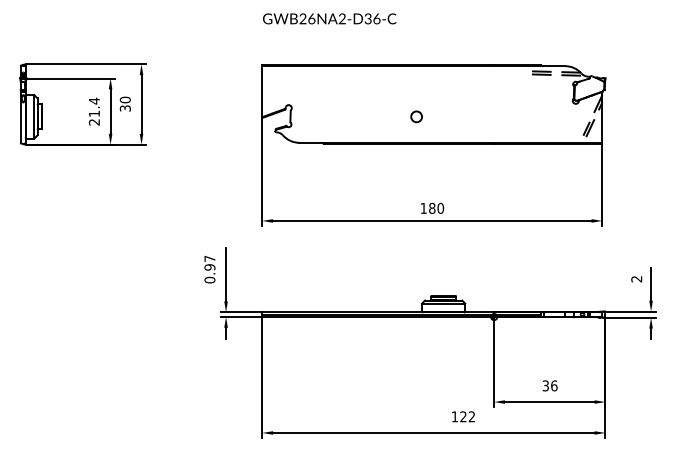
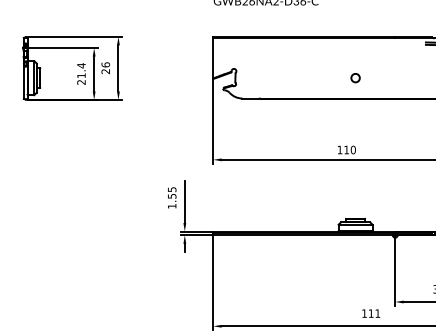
text: (124, 103) -> (105, 67), 30 -> 26
circle: (416, 116) -> (355, 77), moved
text: (432, 207) -> (346, 149), 180 -> 110
text: (209, 269) -> (171, 197), 0.97 -> 1.55
text: (467, 416) -> (374, 313), 122 -> 111

